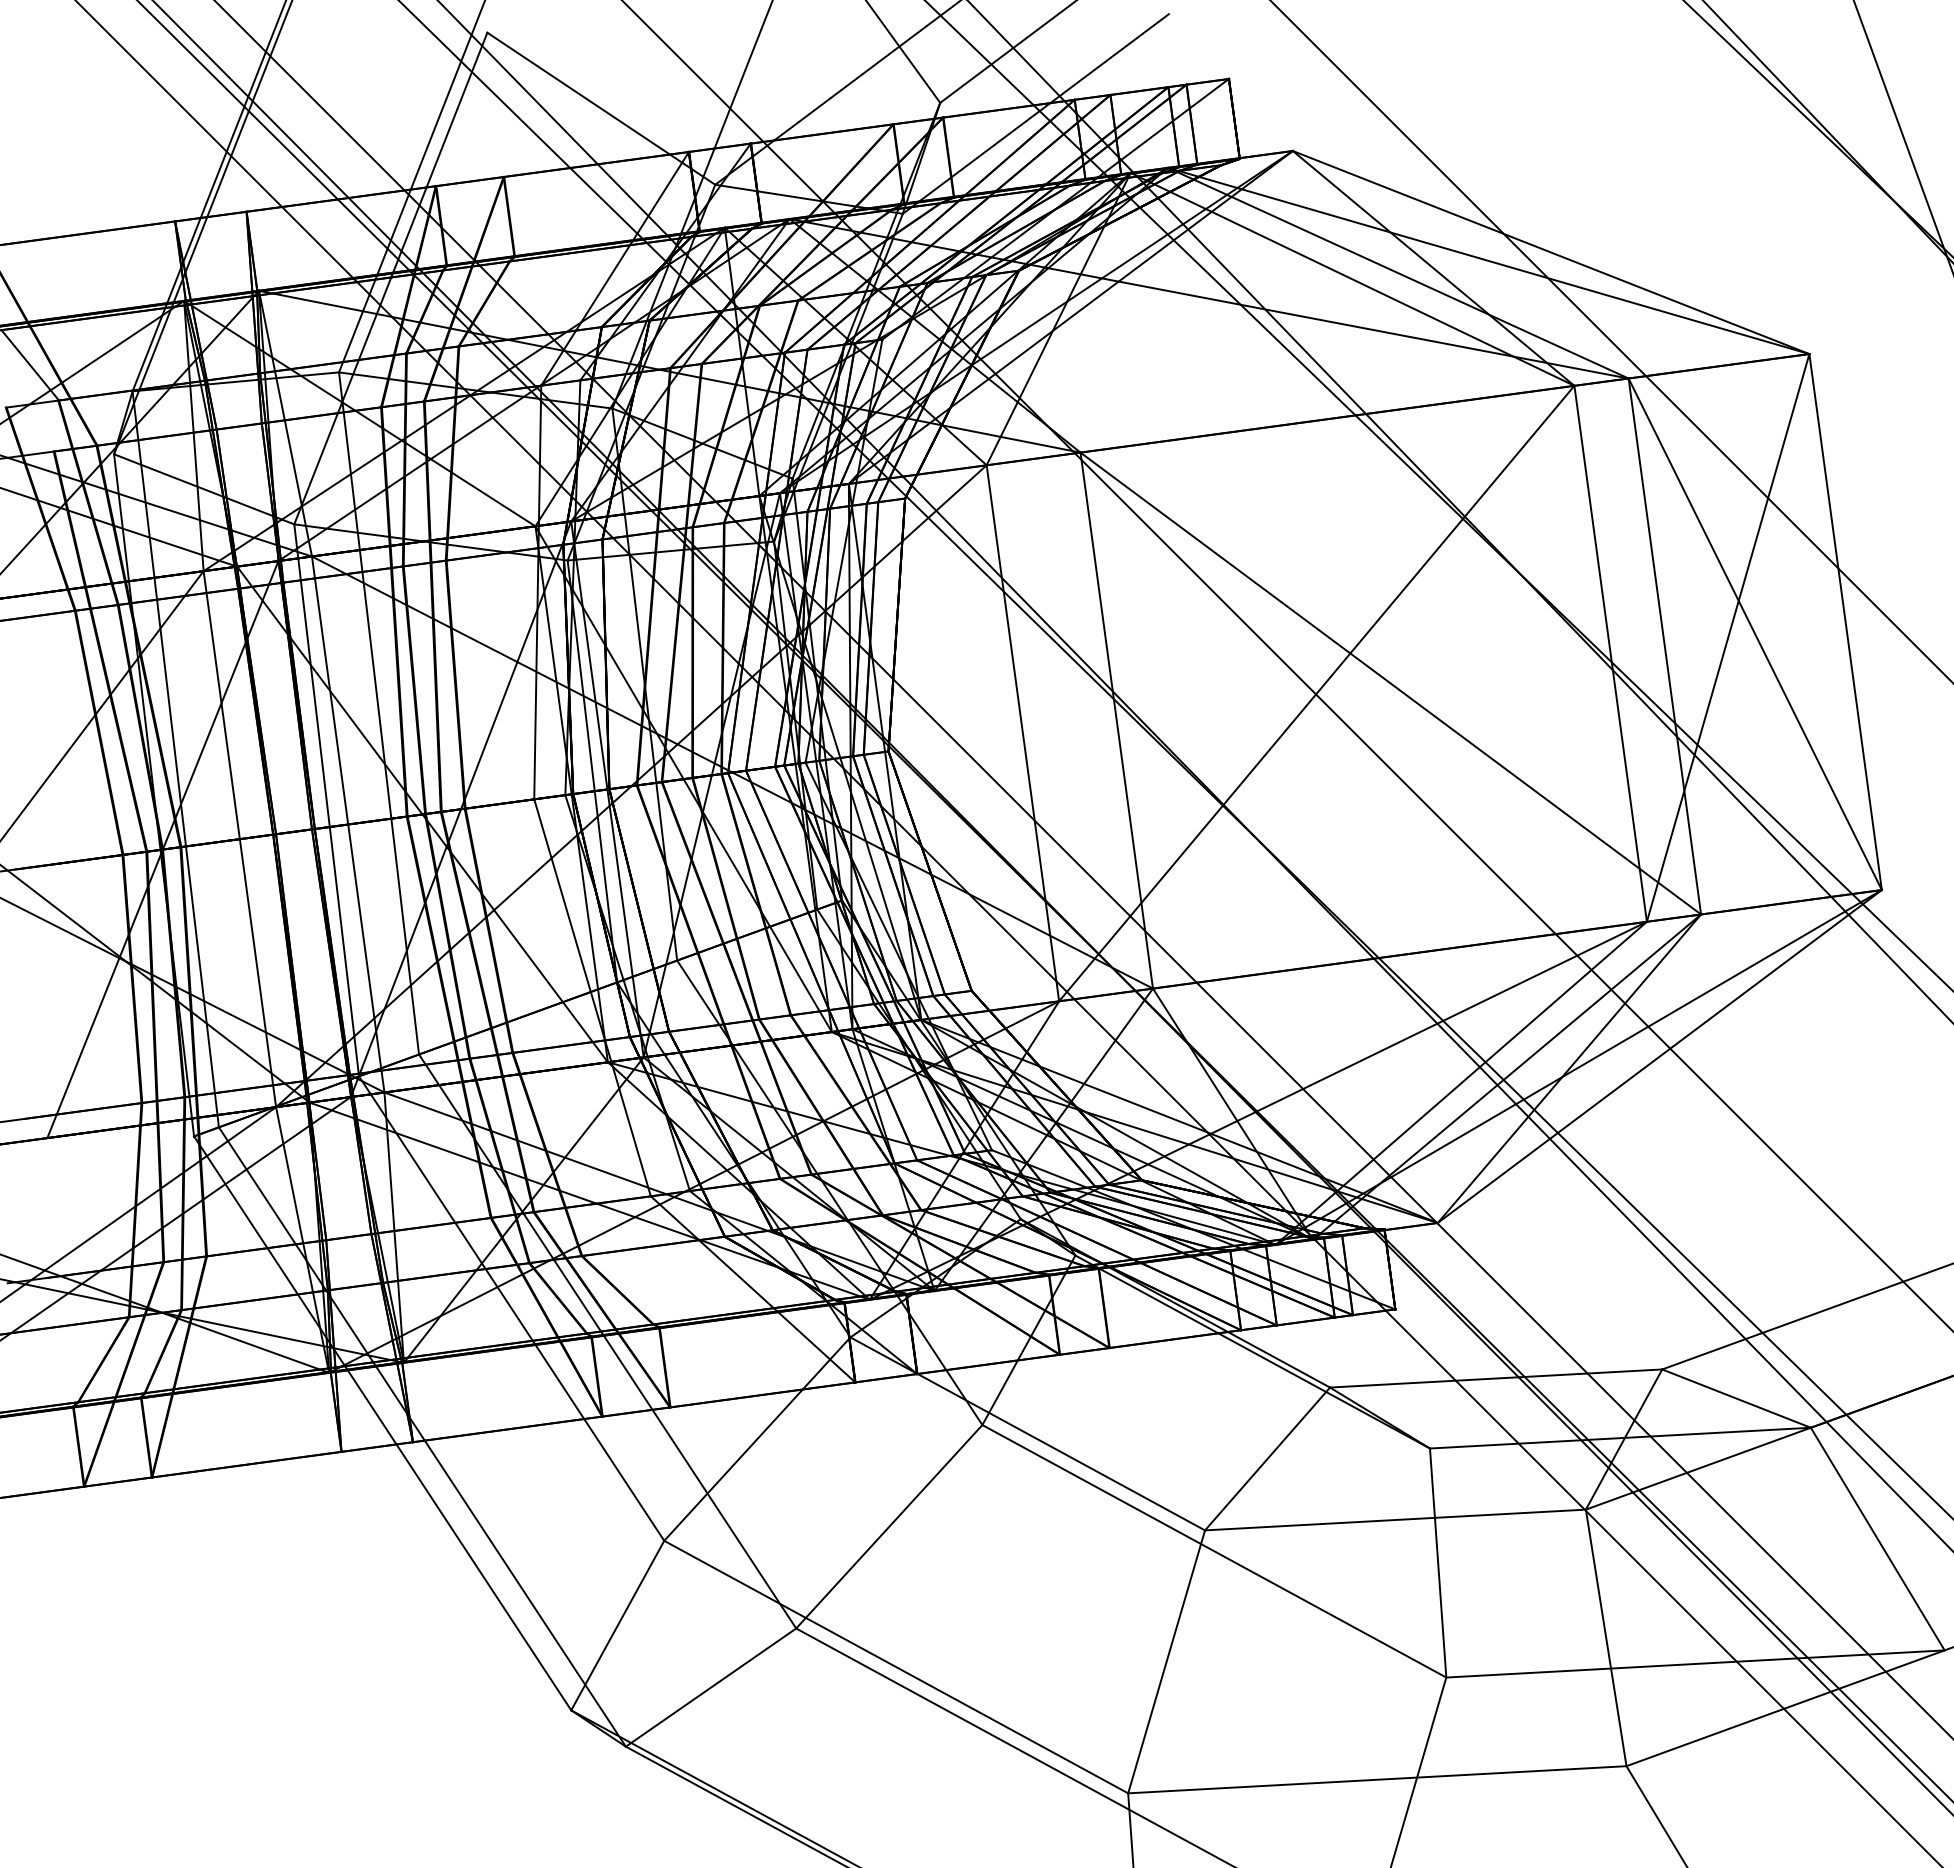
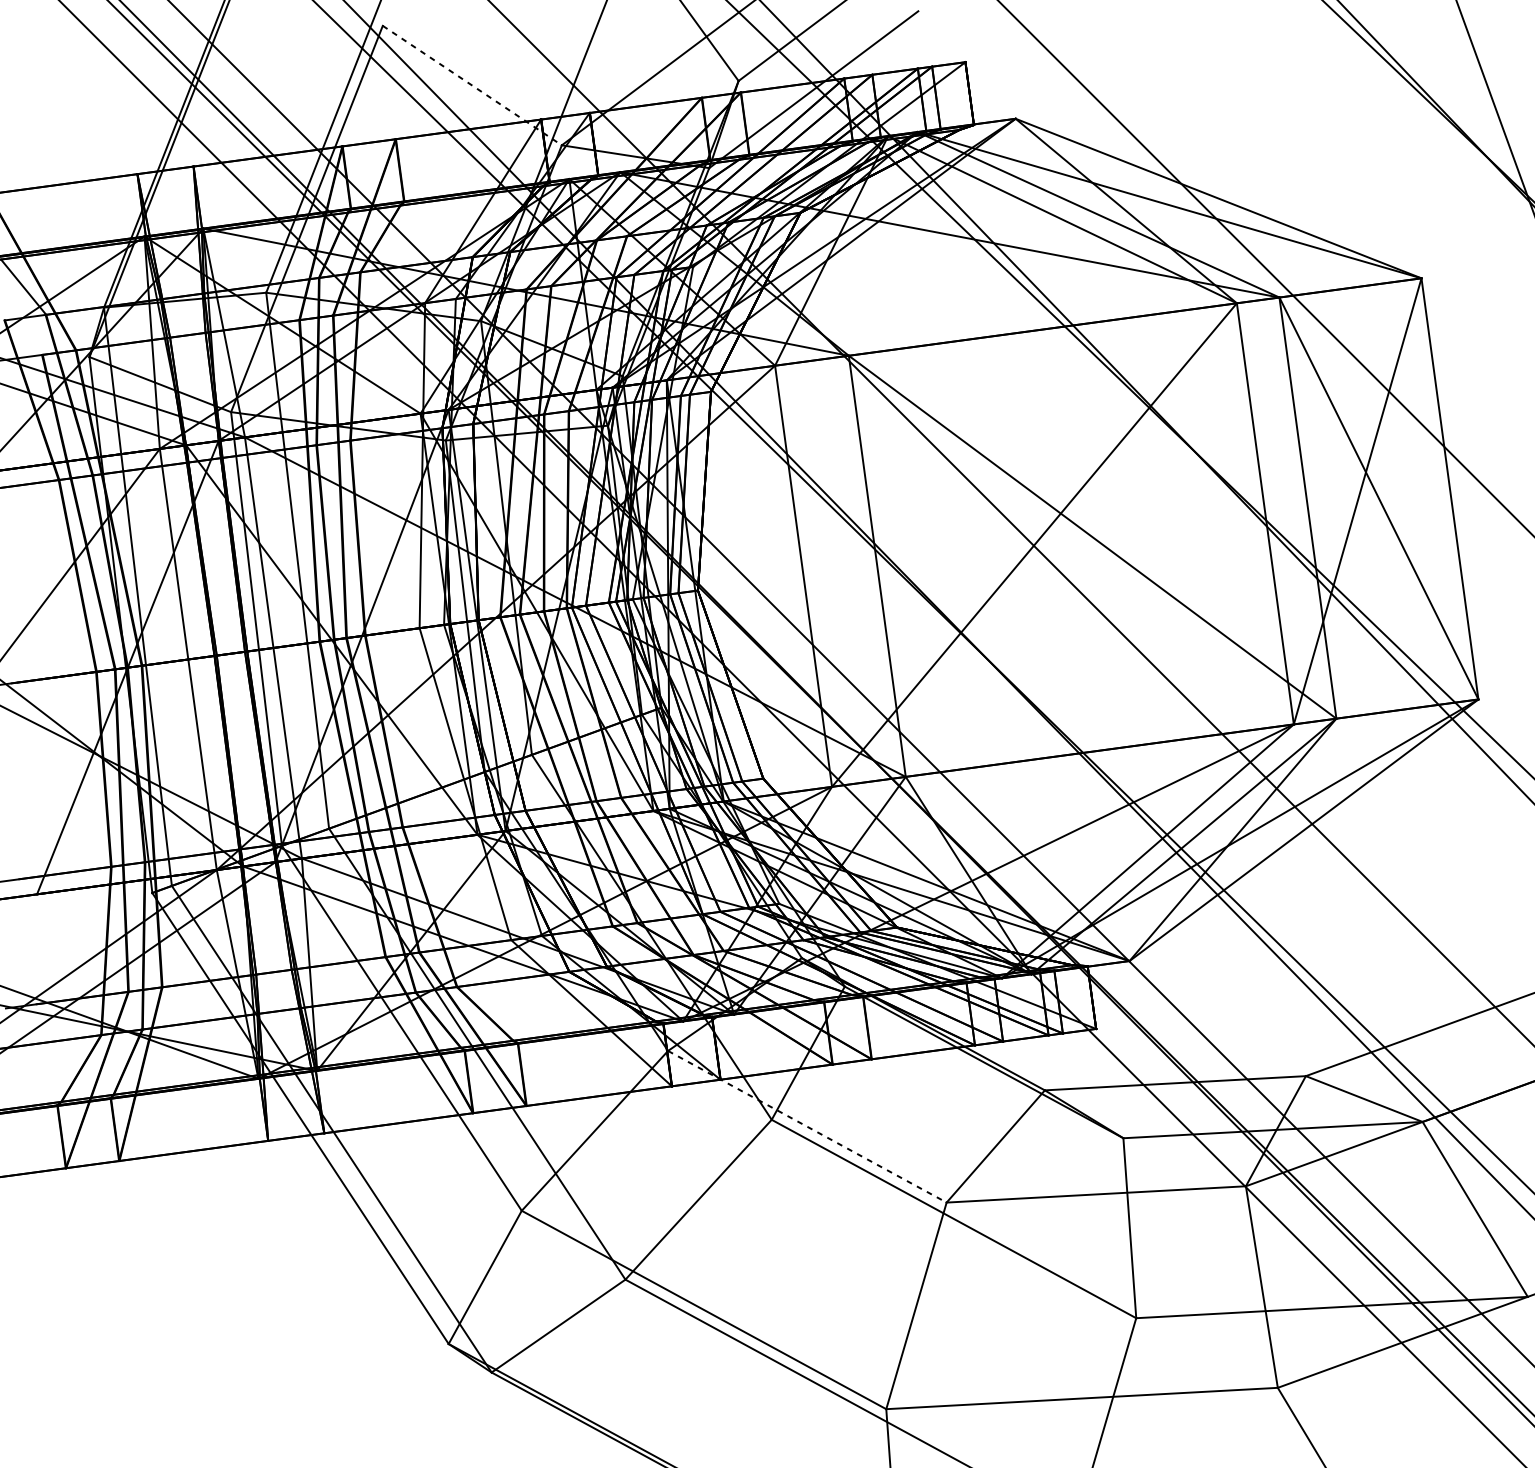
line: (601, 108) -> (472, 85), solid -> dashed
line: (1027, 1433) -> (807, 1126), solid -> dashed

